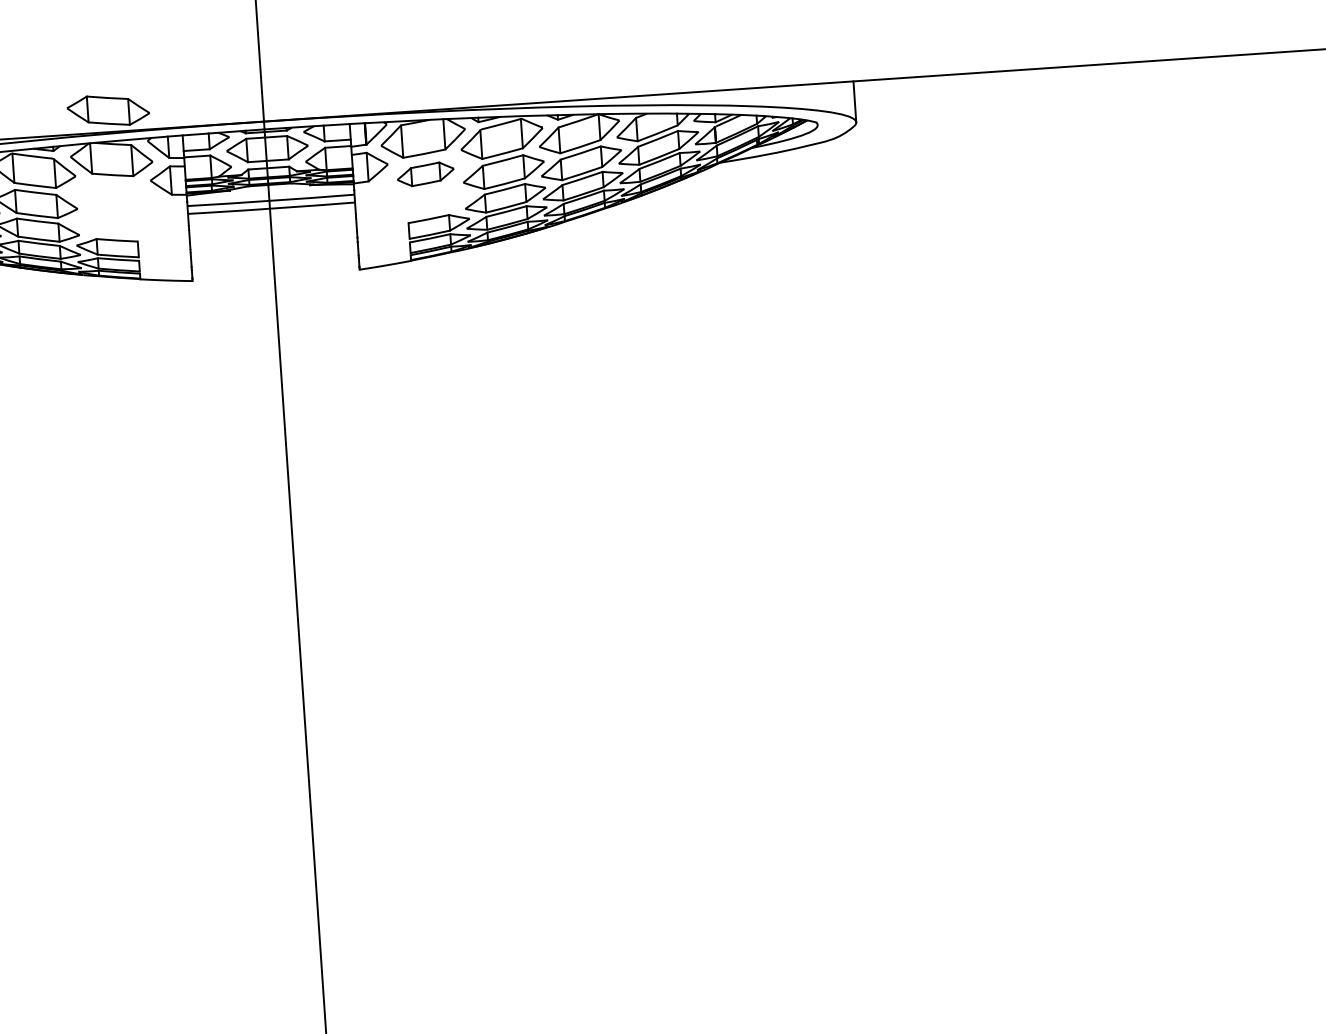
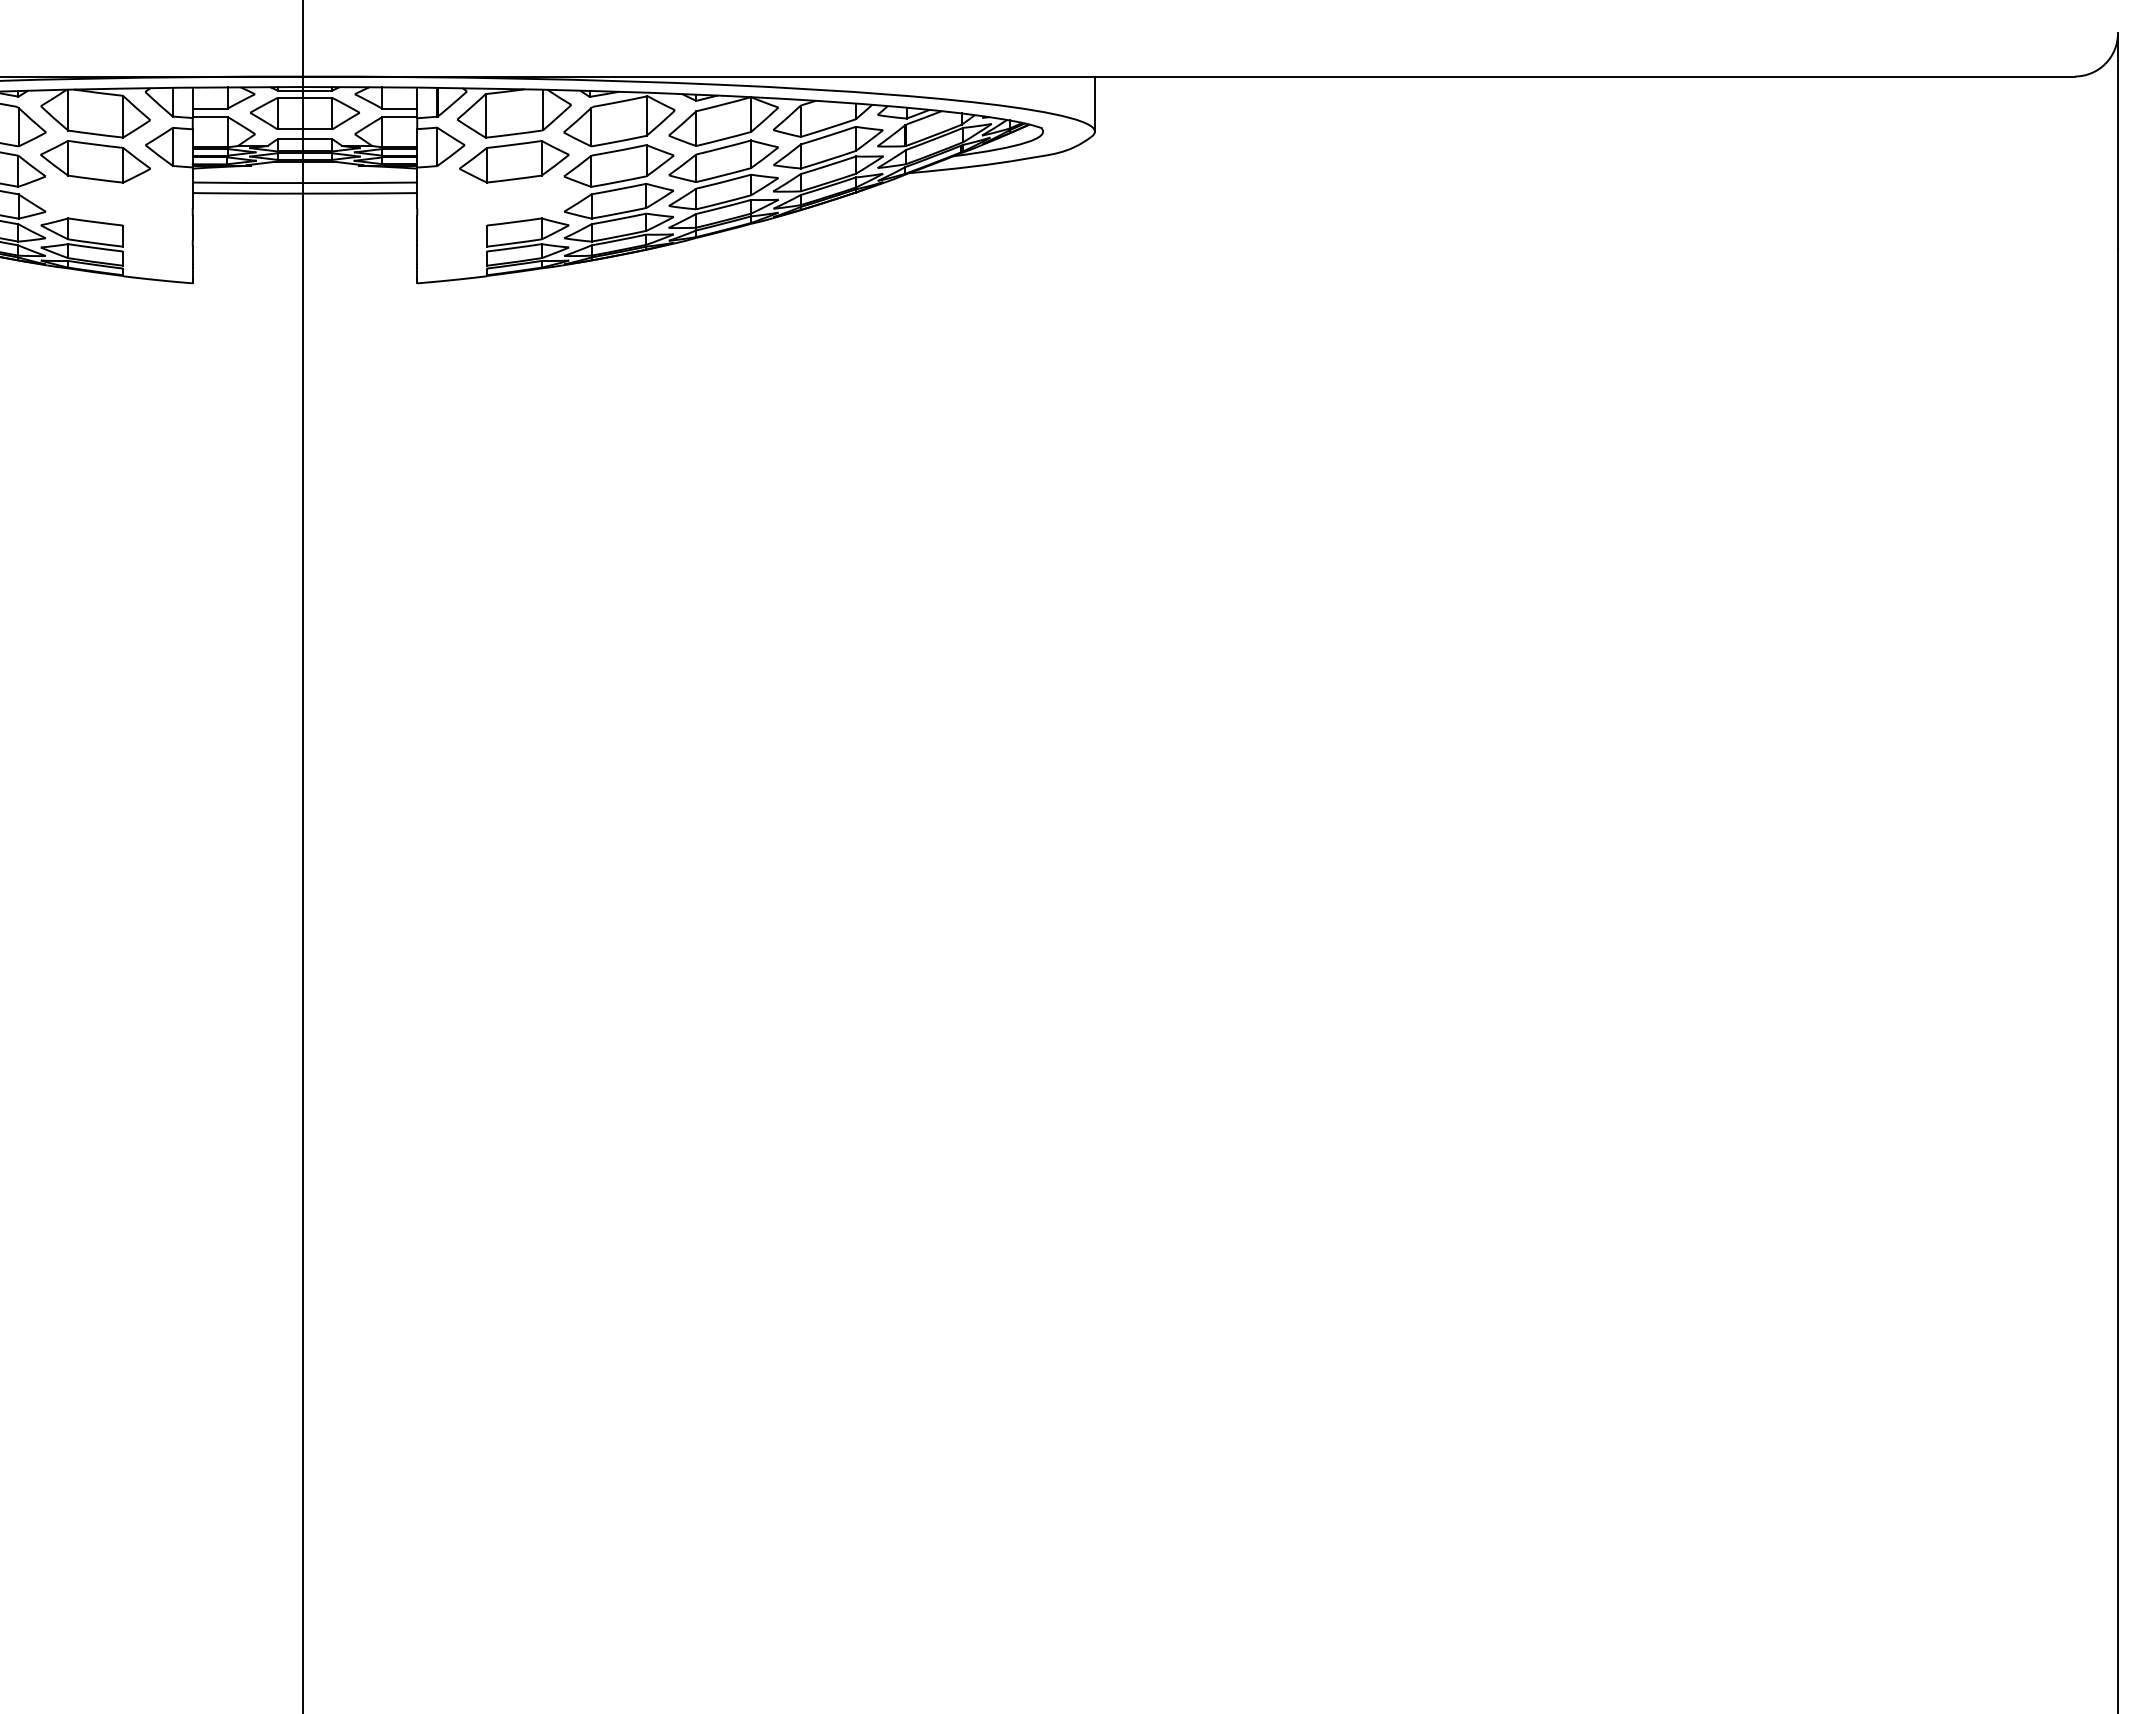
part: (108, 110) -> (95, 161), moved
part: (425, 174) -> (514, 161), size x1.43

